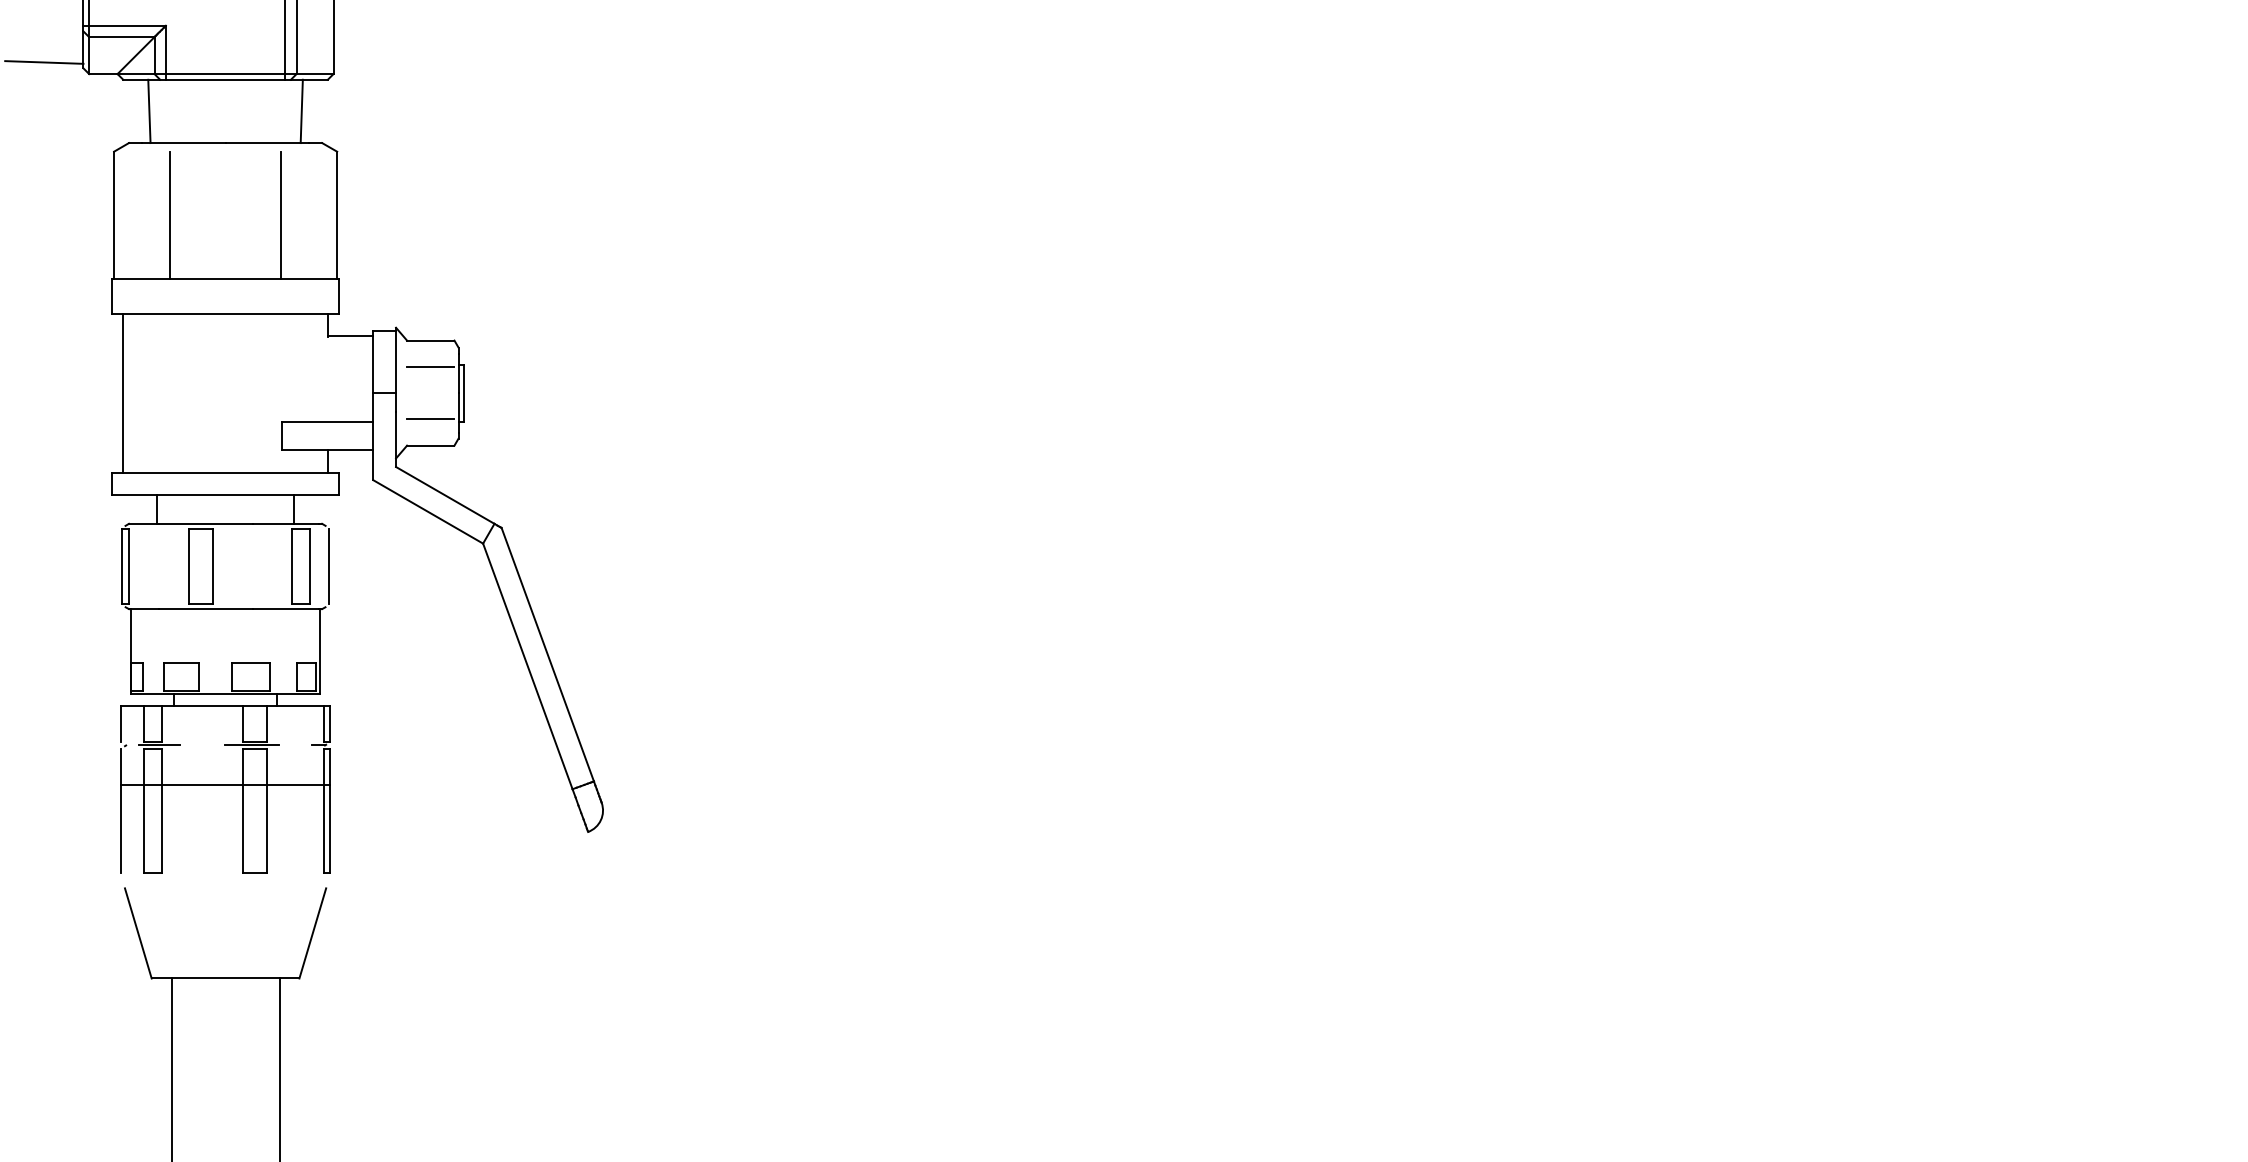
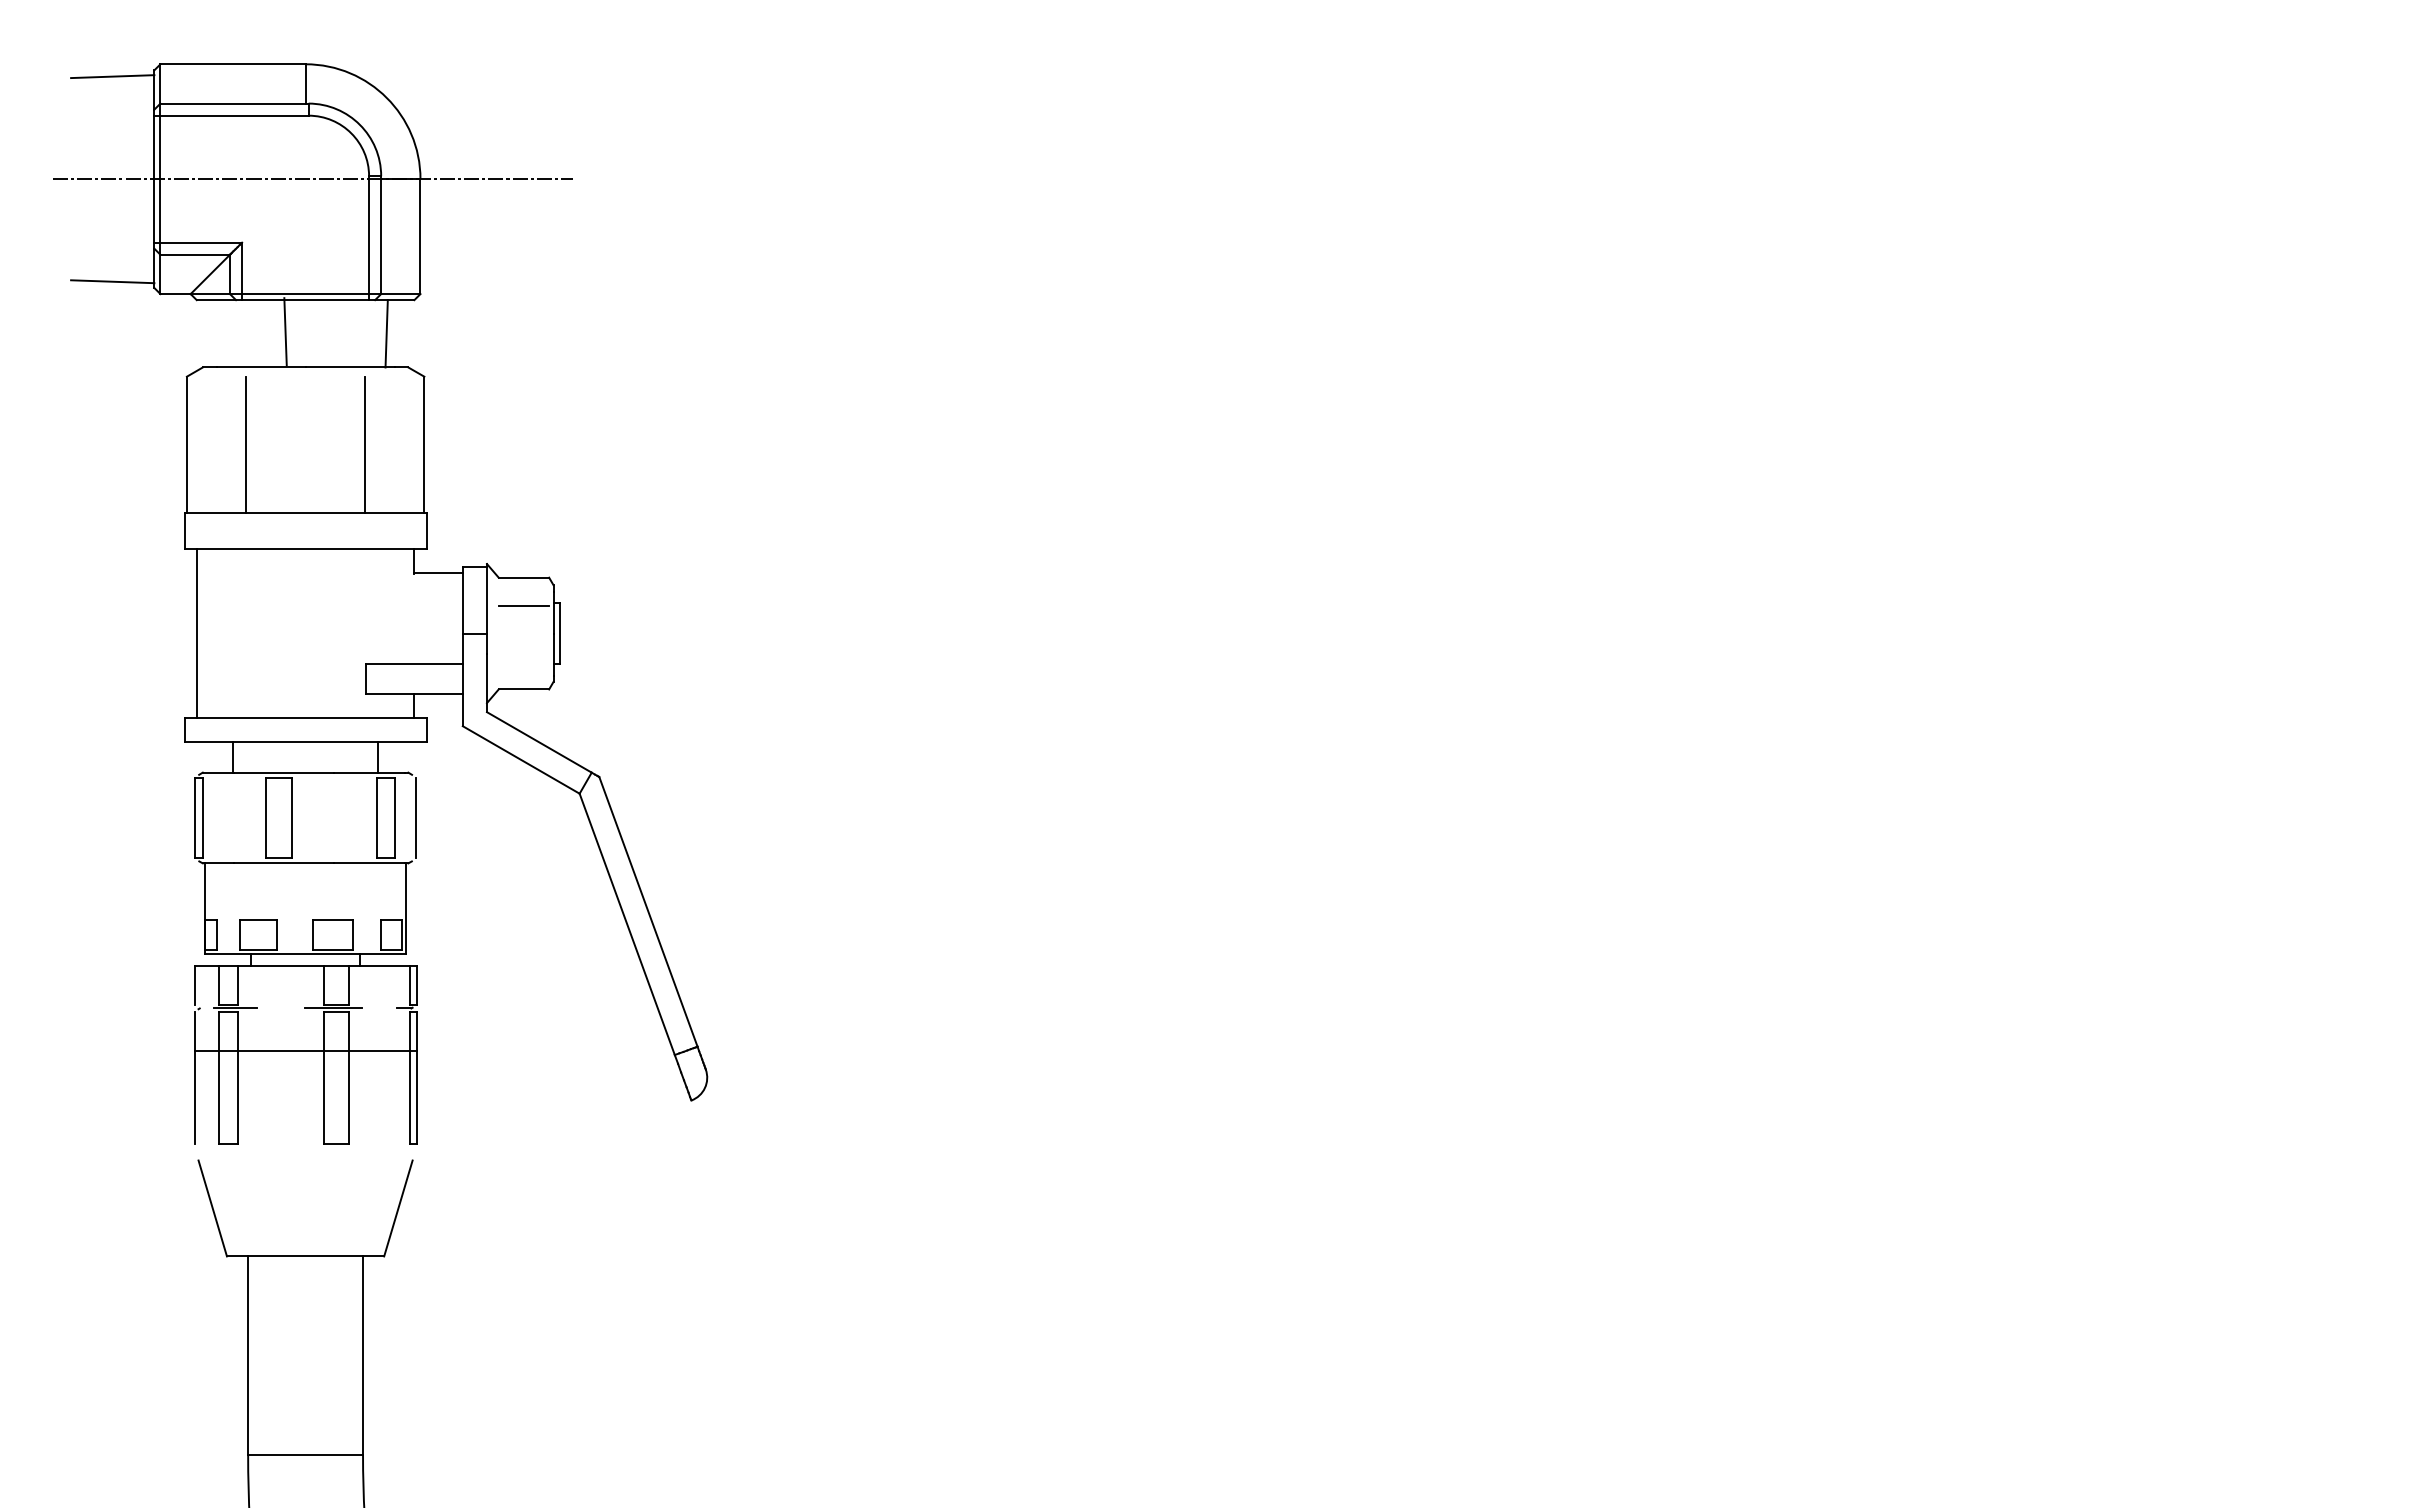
line: (149, 111) -> (285, 331), moved
line: (430, 419) -> (523, 661), removed

